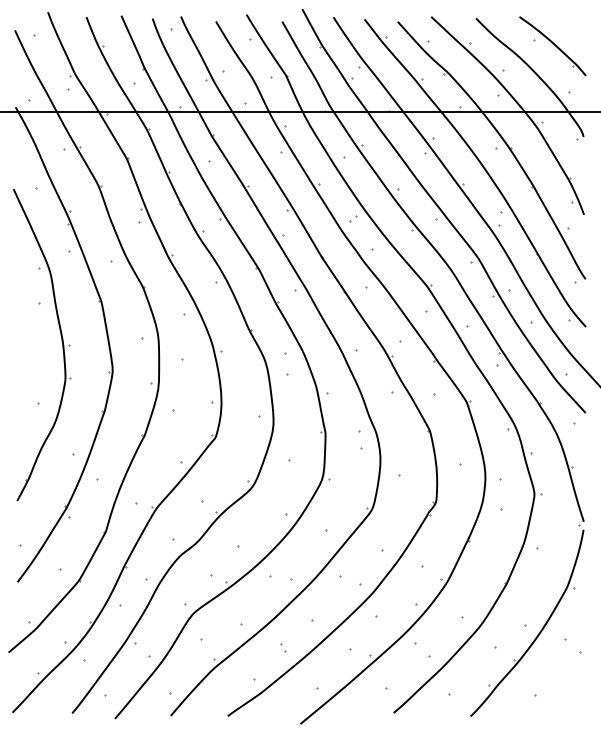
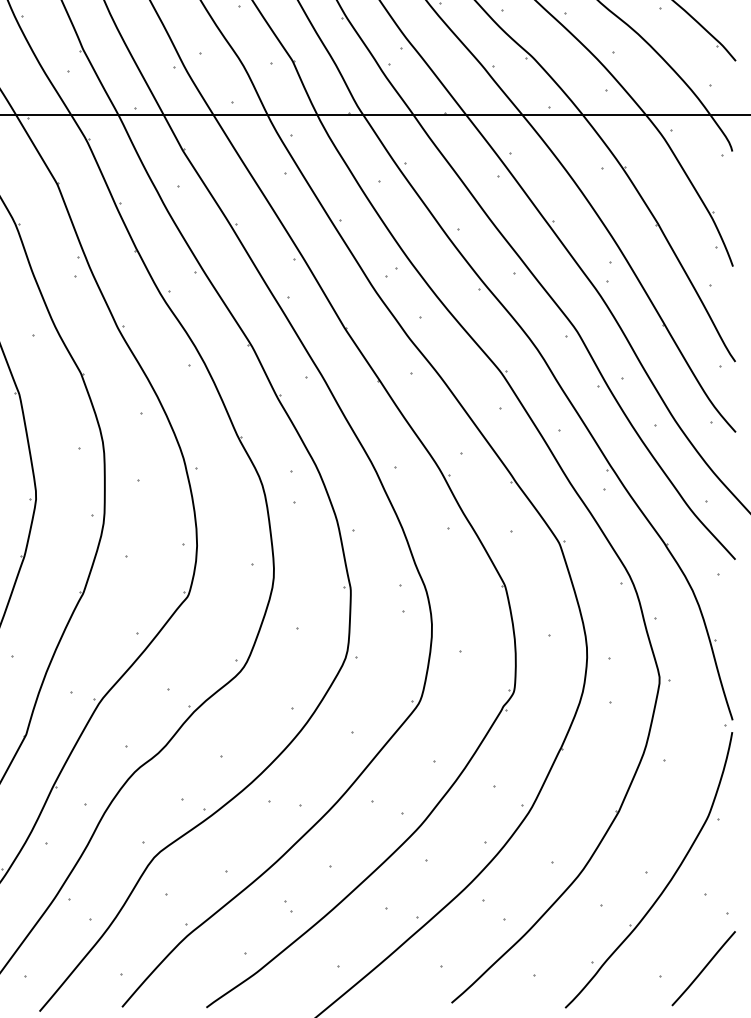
line: (564, 689) -> (704, 968), added

